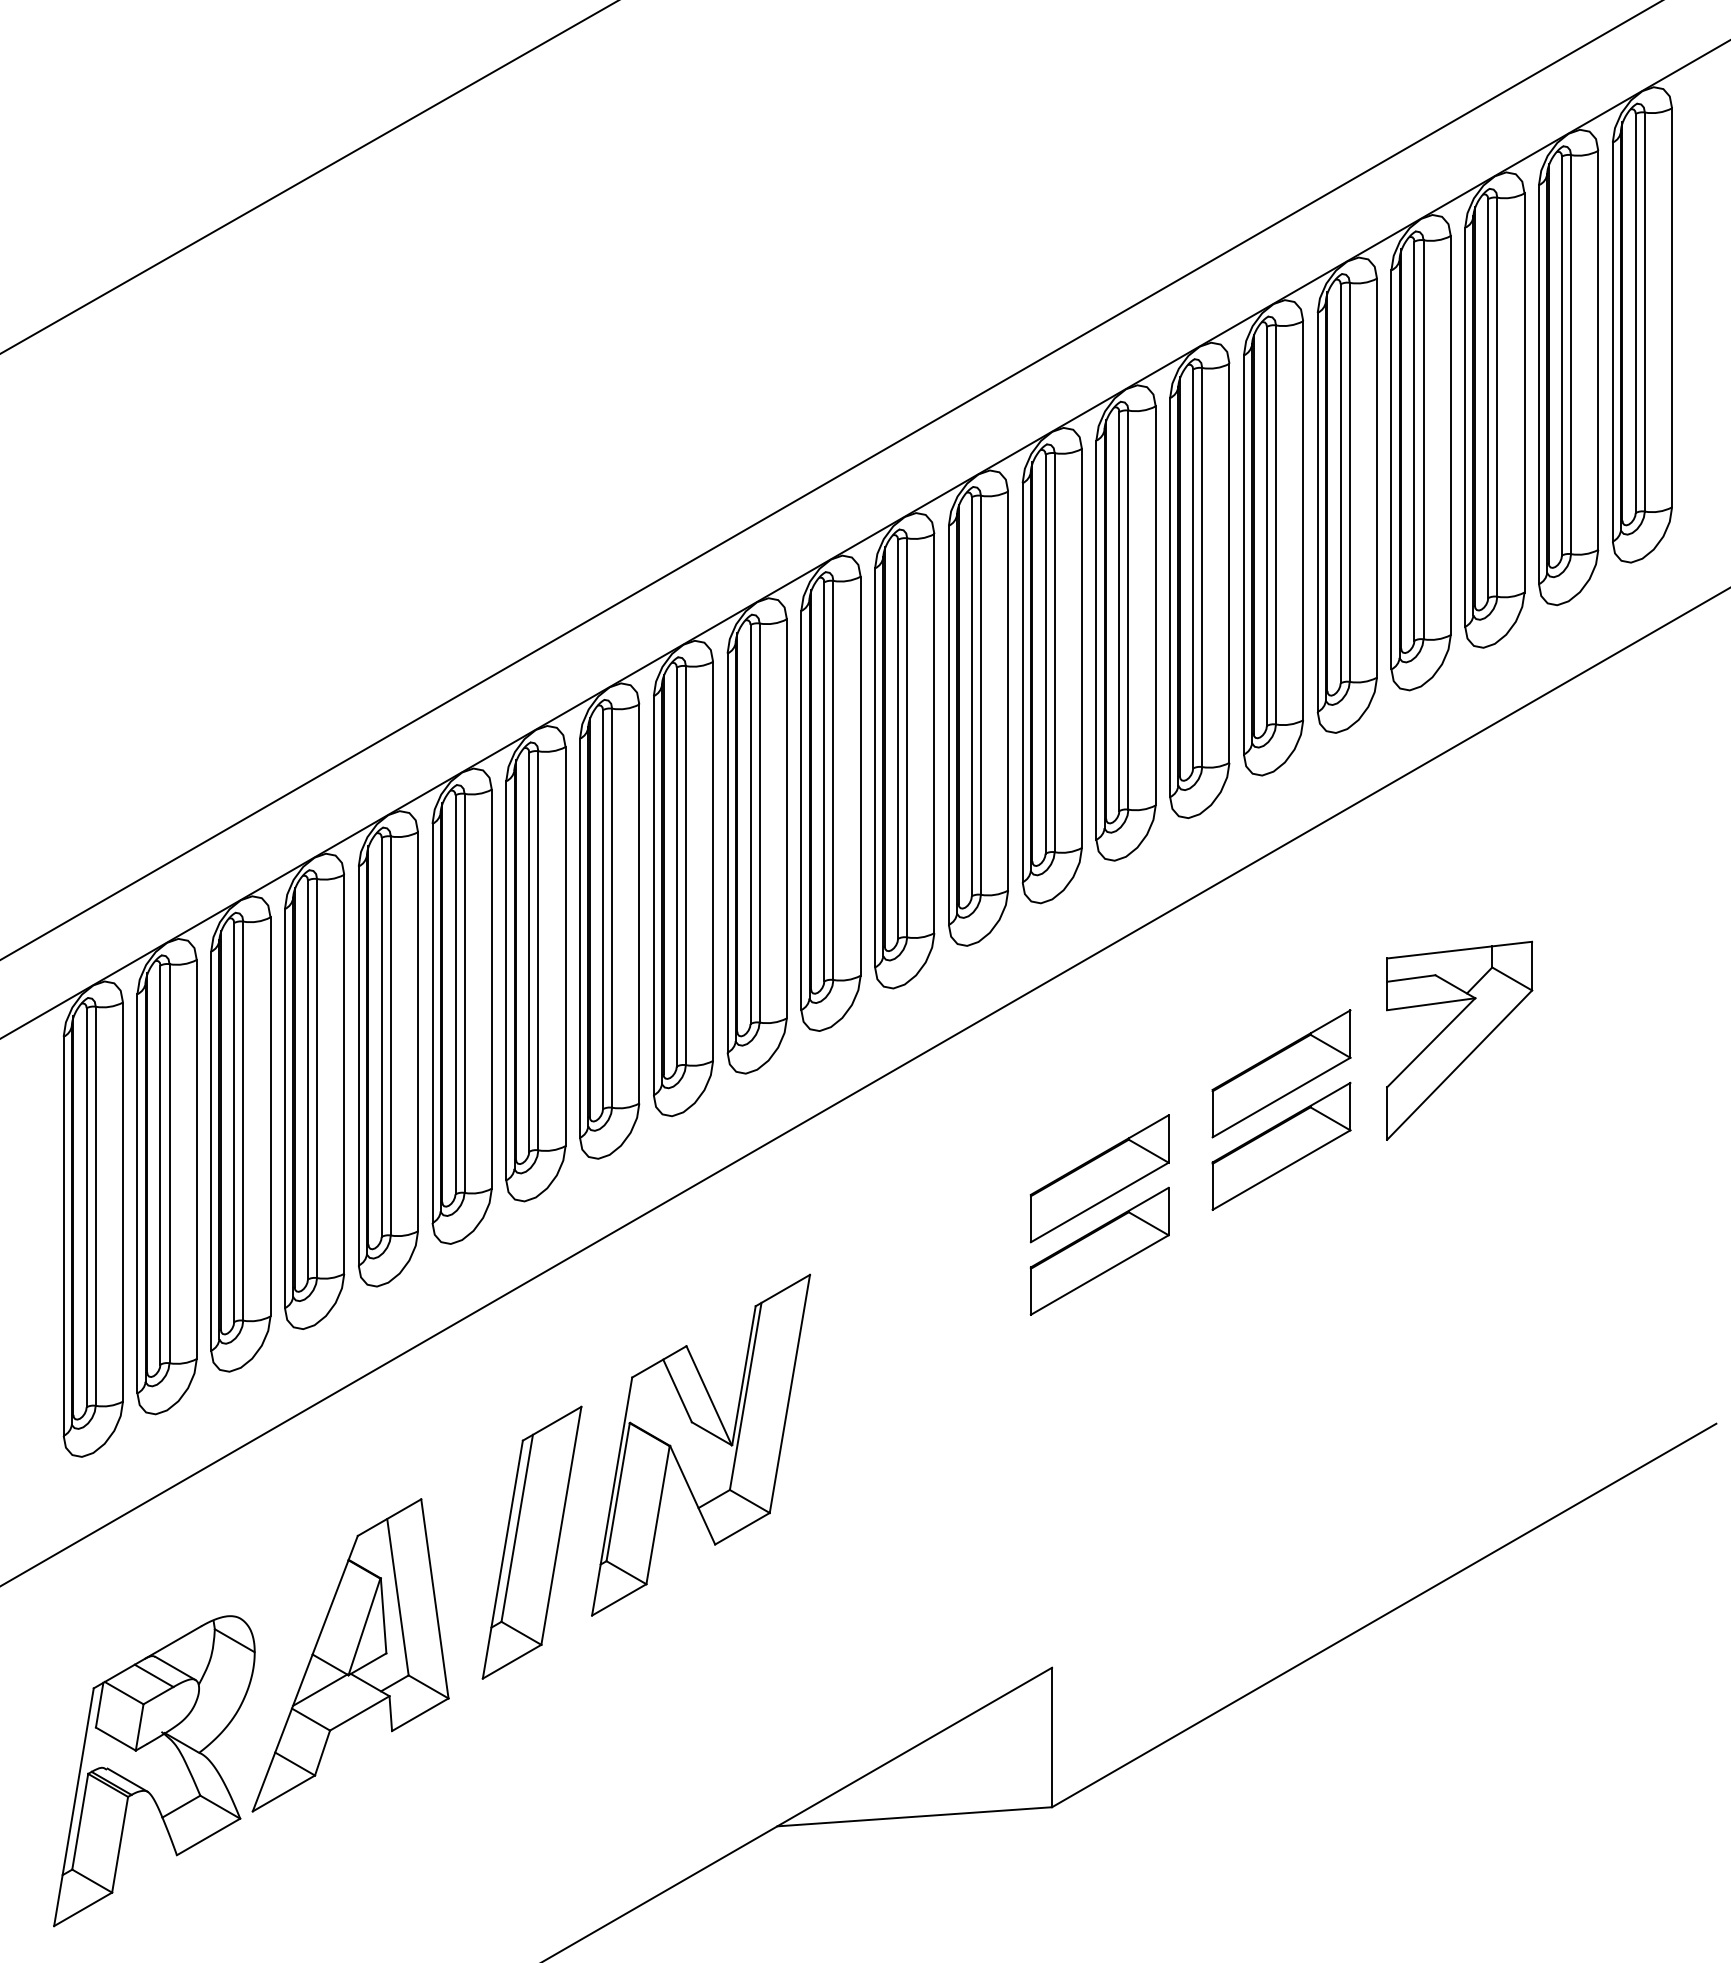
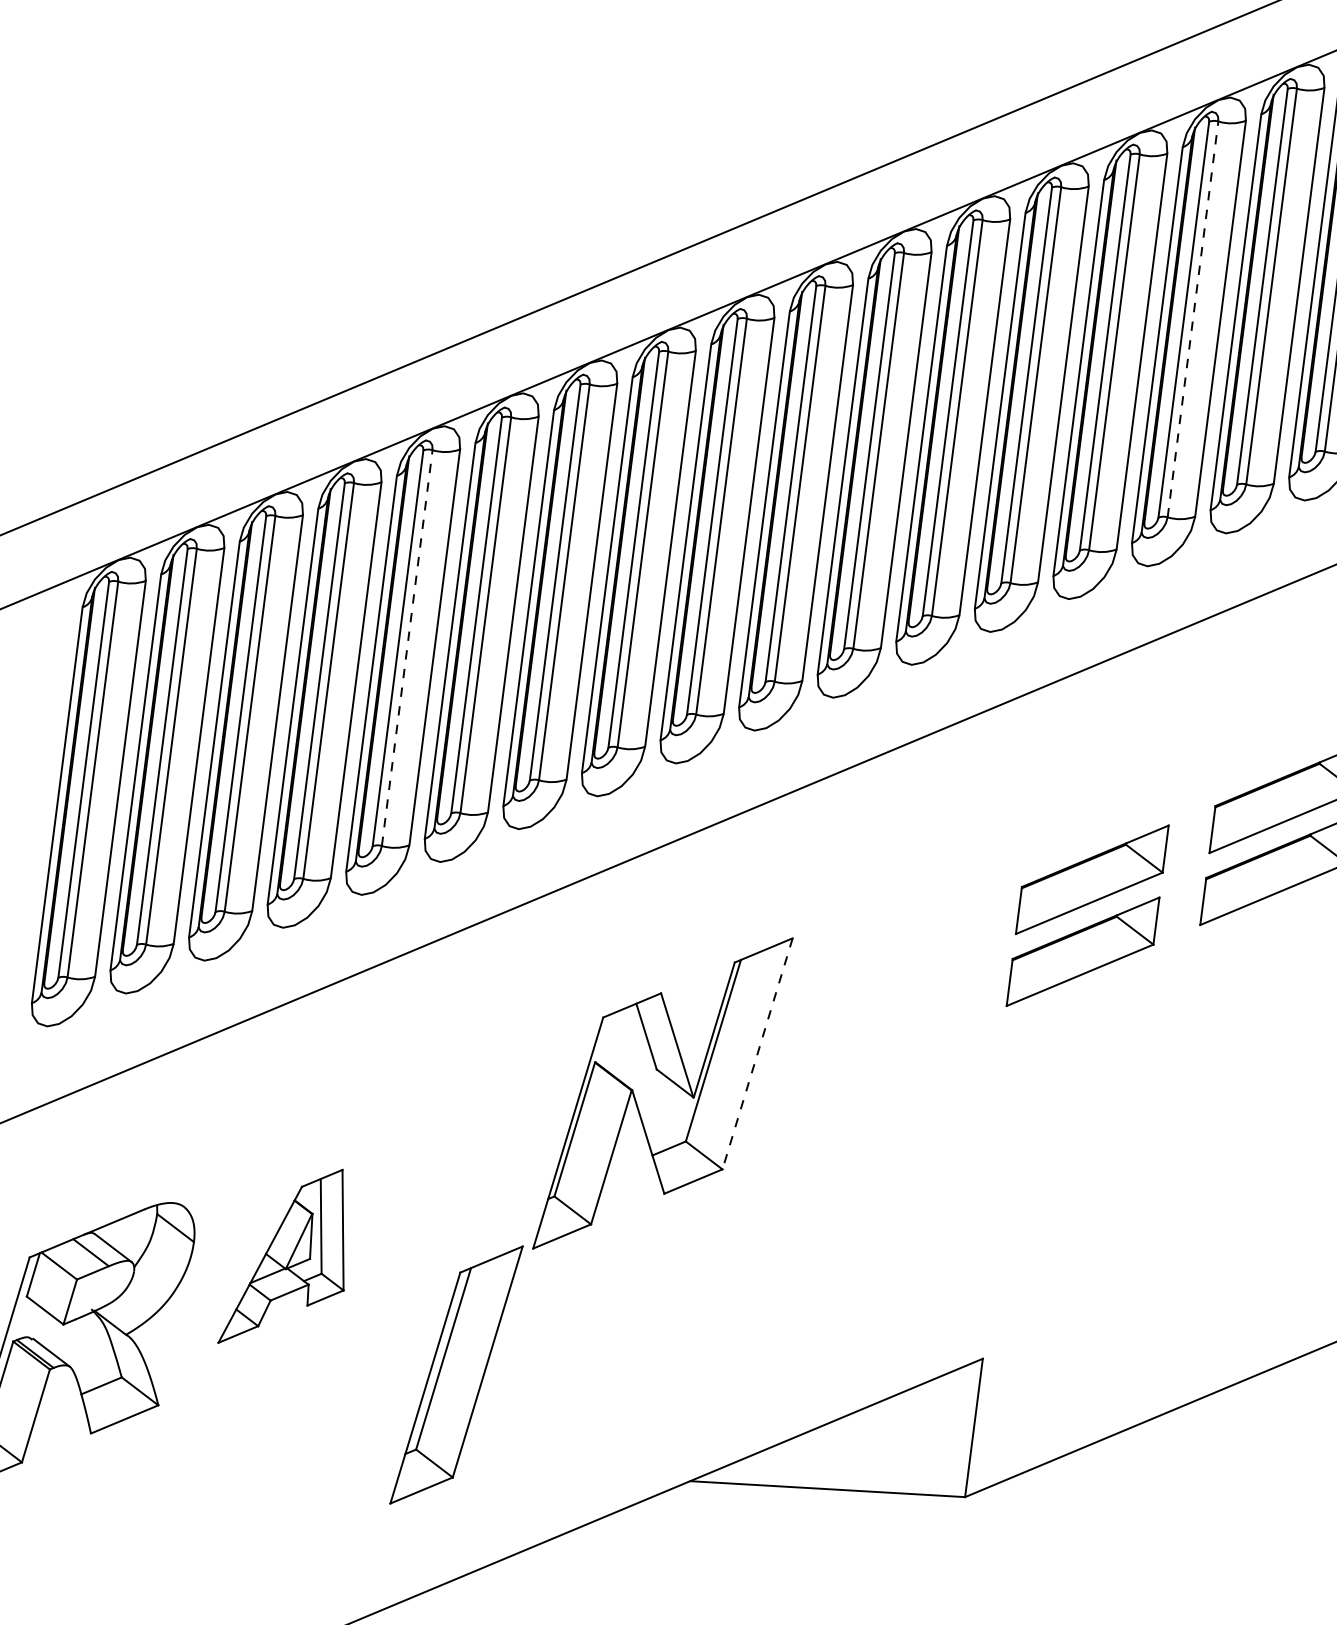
line: (1128, 610) -> (1192, 319), solid -> dashed
line: (390, 1035) -> (406, 647), solid -> dashed
line: (789, 1393) -> (757, 1053), solid -> dashed
part: (531, 1542) -> (455, 1374), moved
part: (350, 1655) -> (288, 1257), size x0.6

